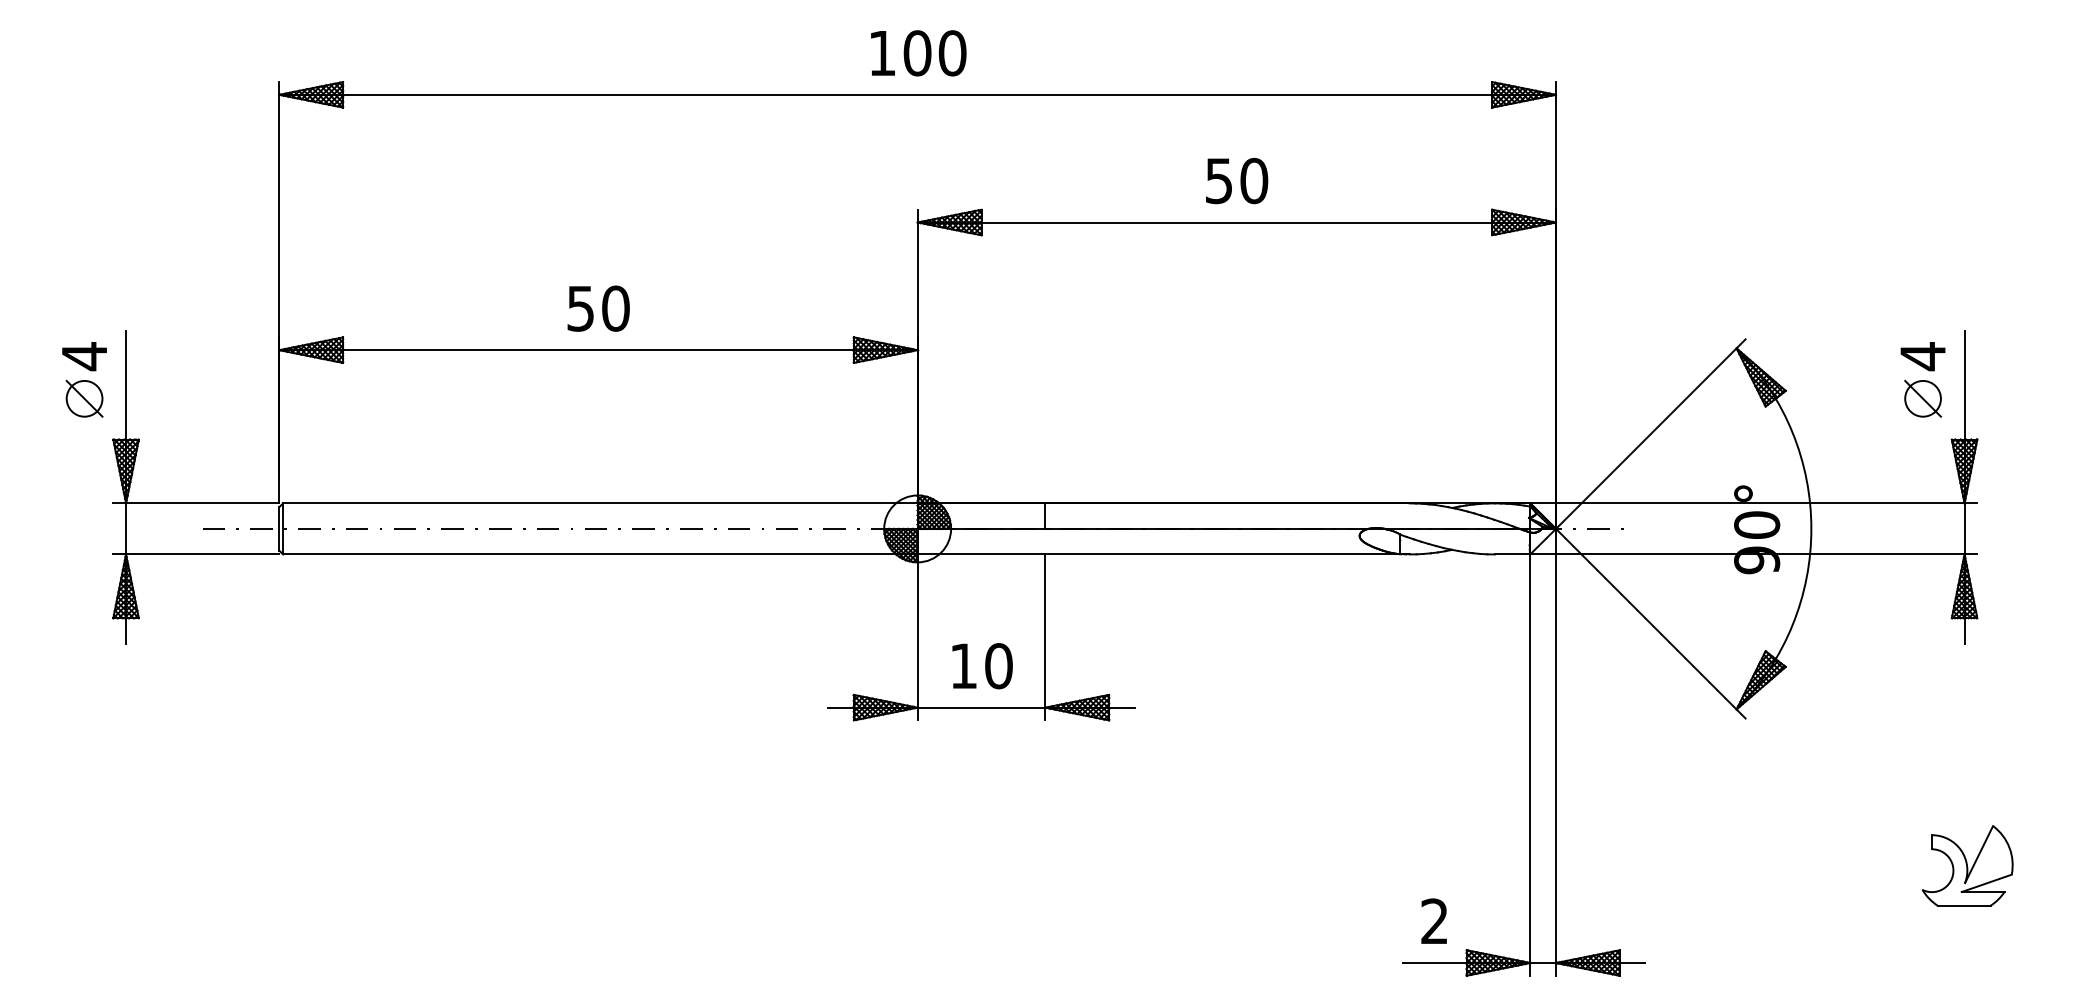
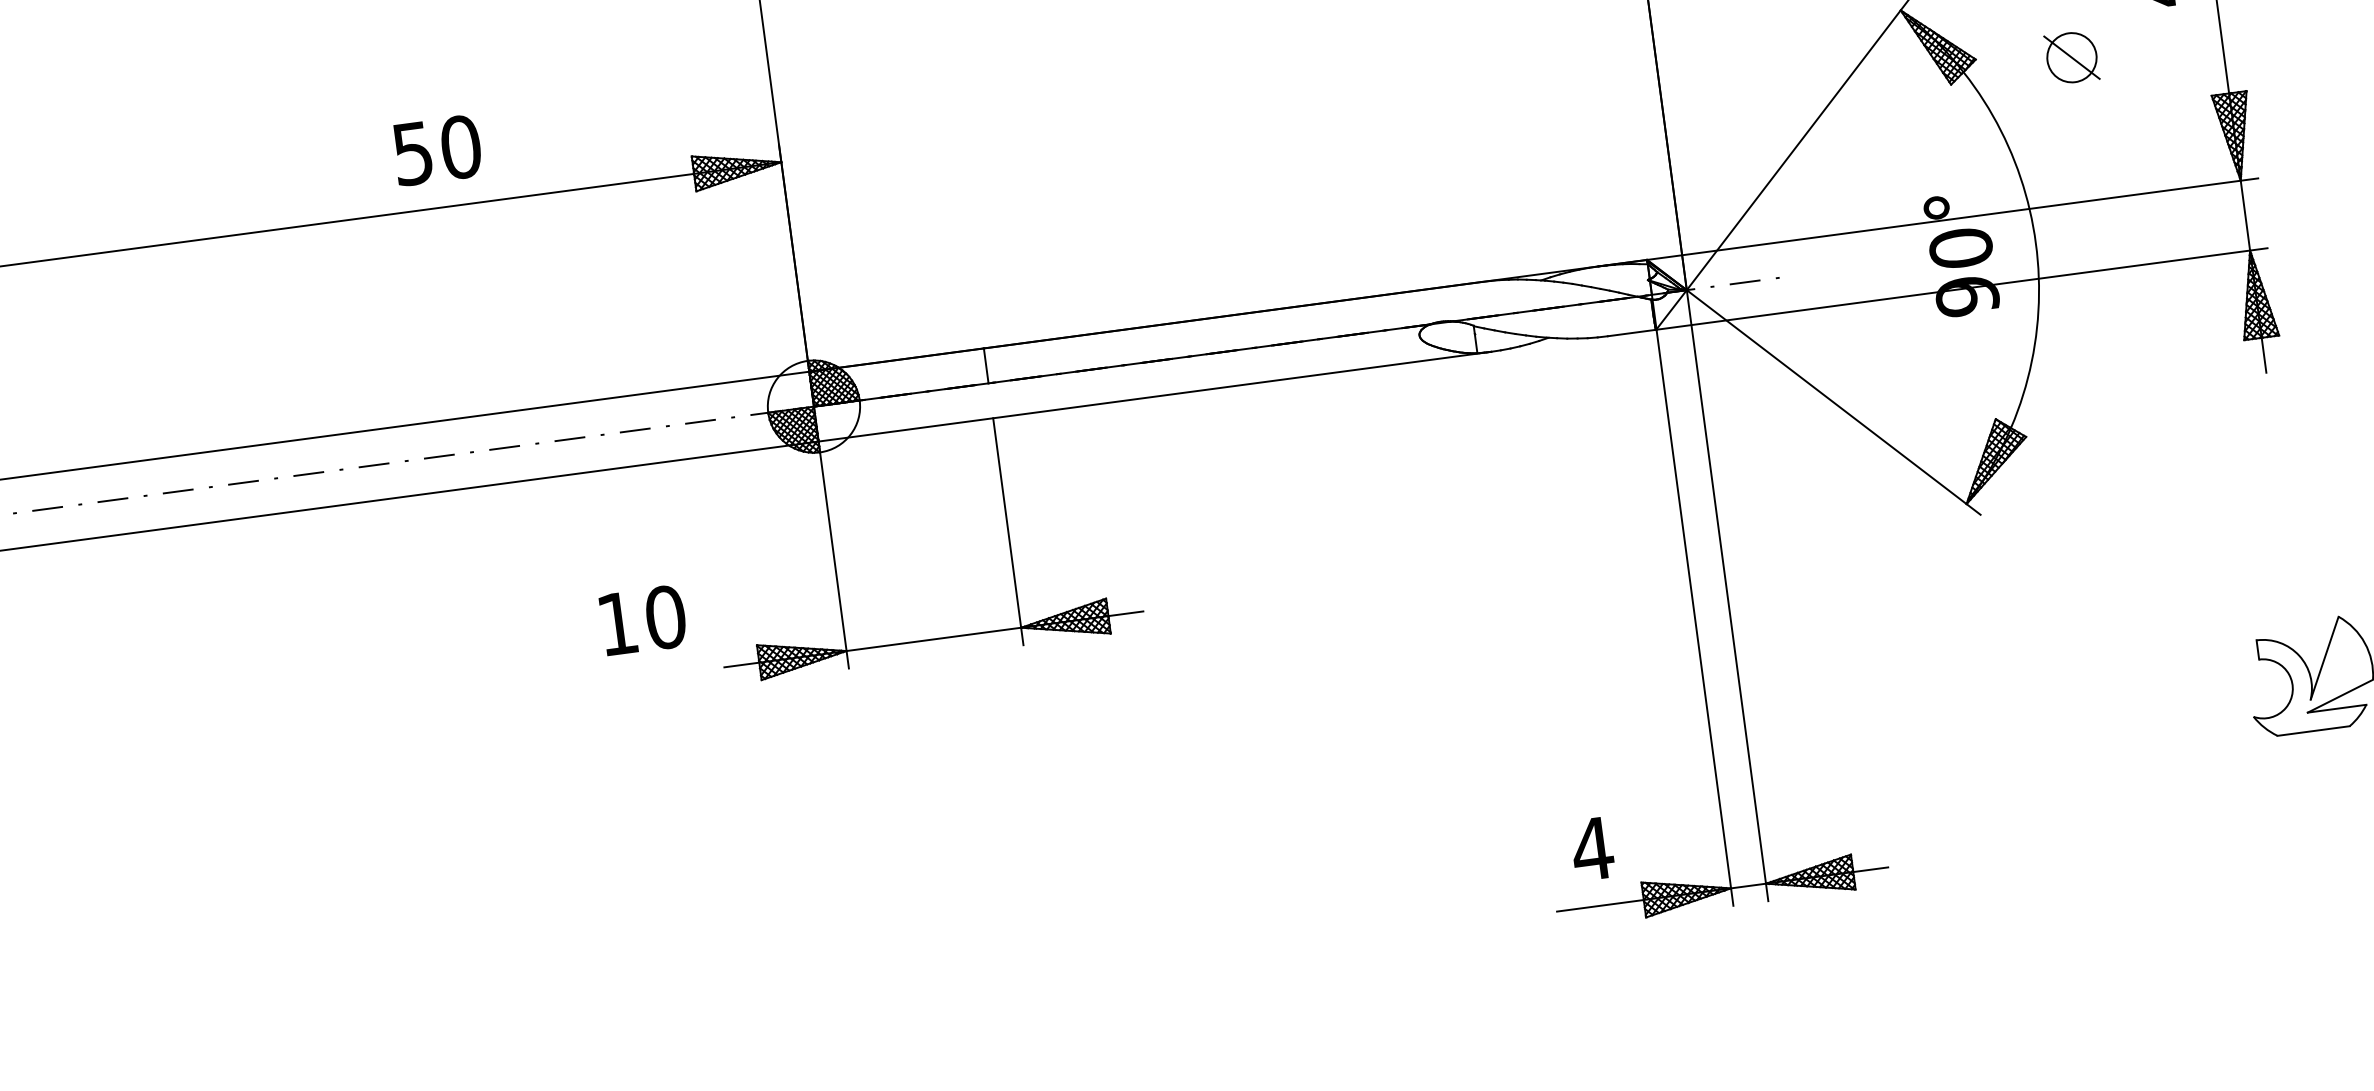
text: (598, 308) -> (437, 150), moved
part: (1922, 398) -> (2071, 57), moved
text: (982, 666) -> (643, 620), moved
text: (1434, 920) -> (1592, 847), 2 -> 4

